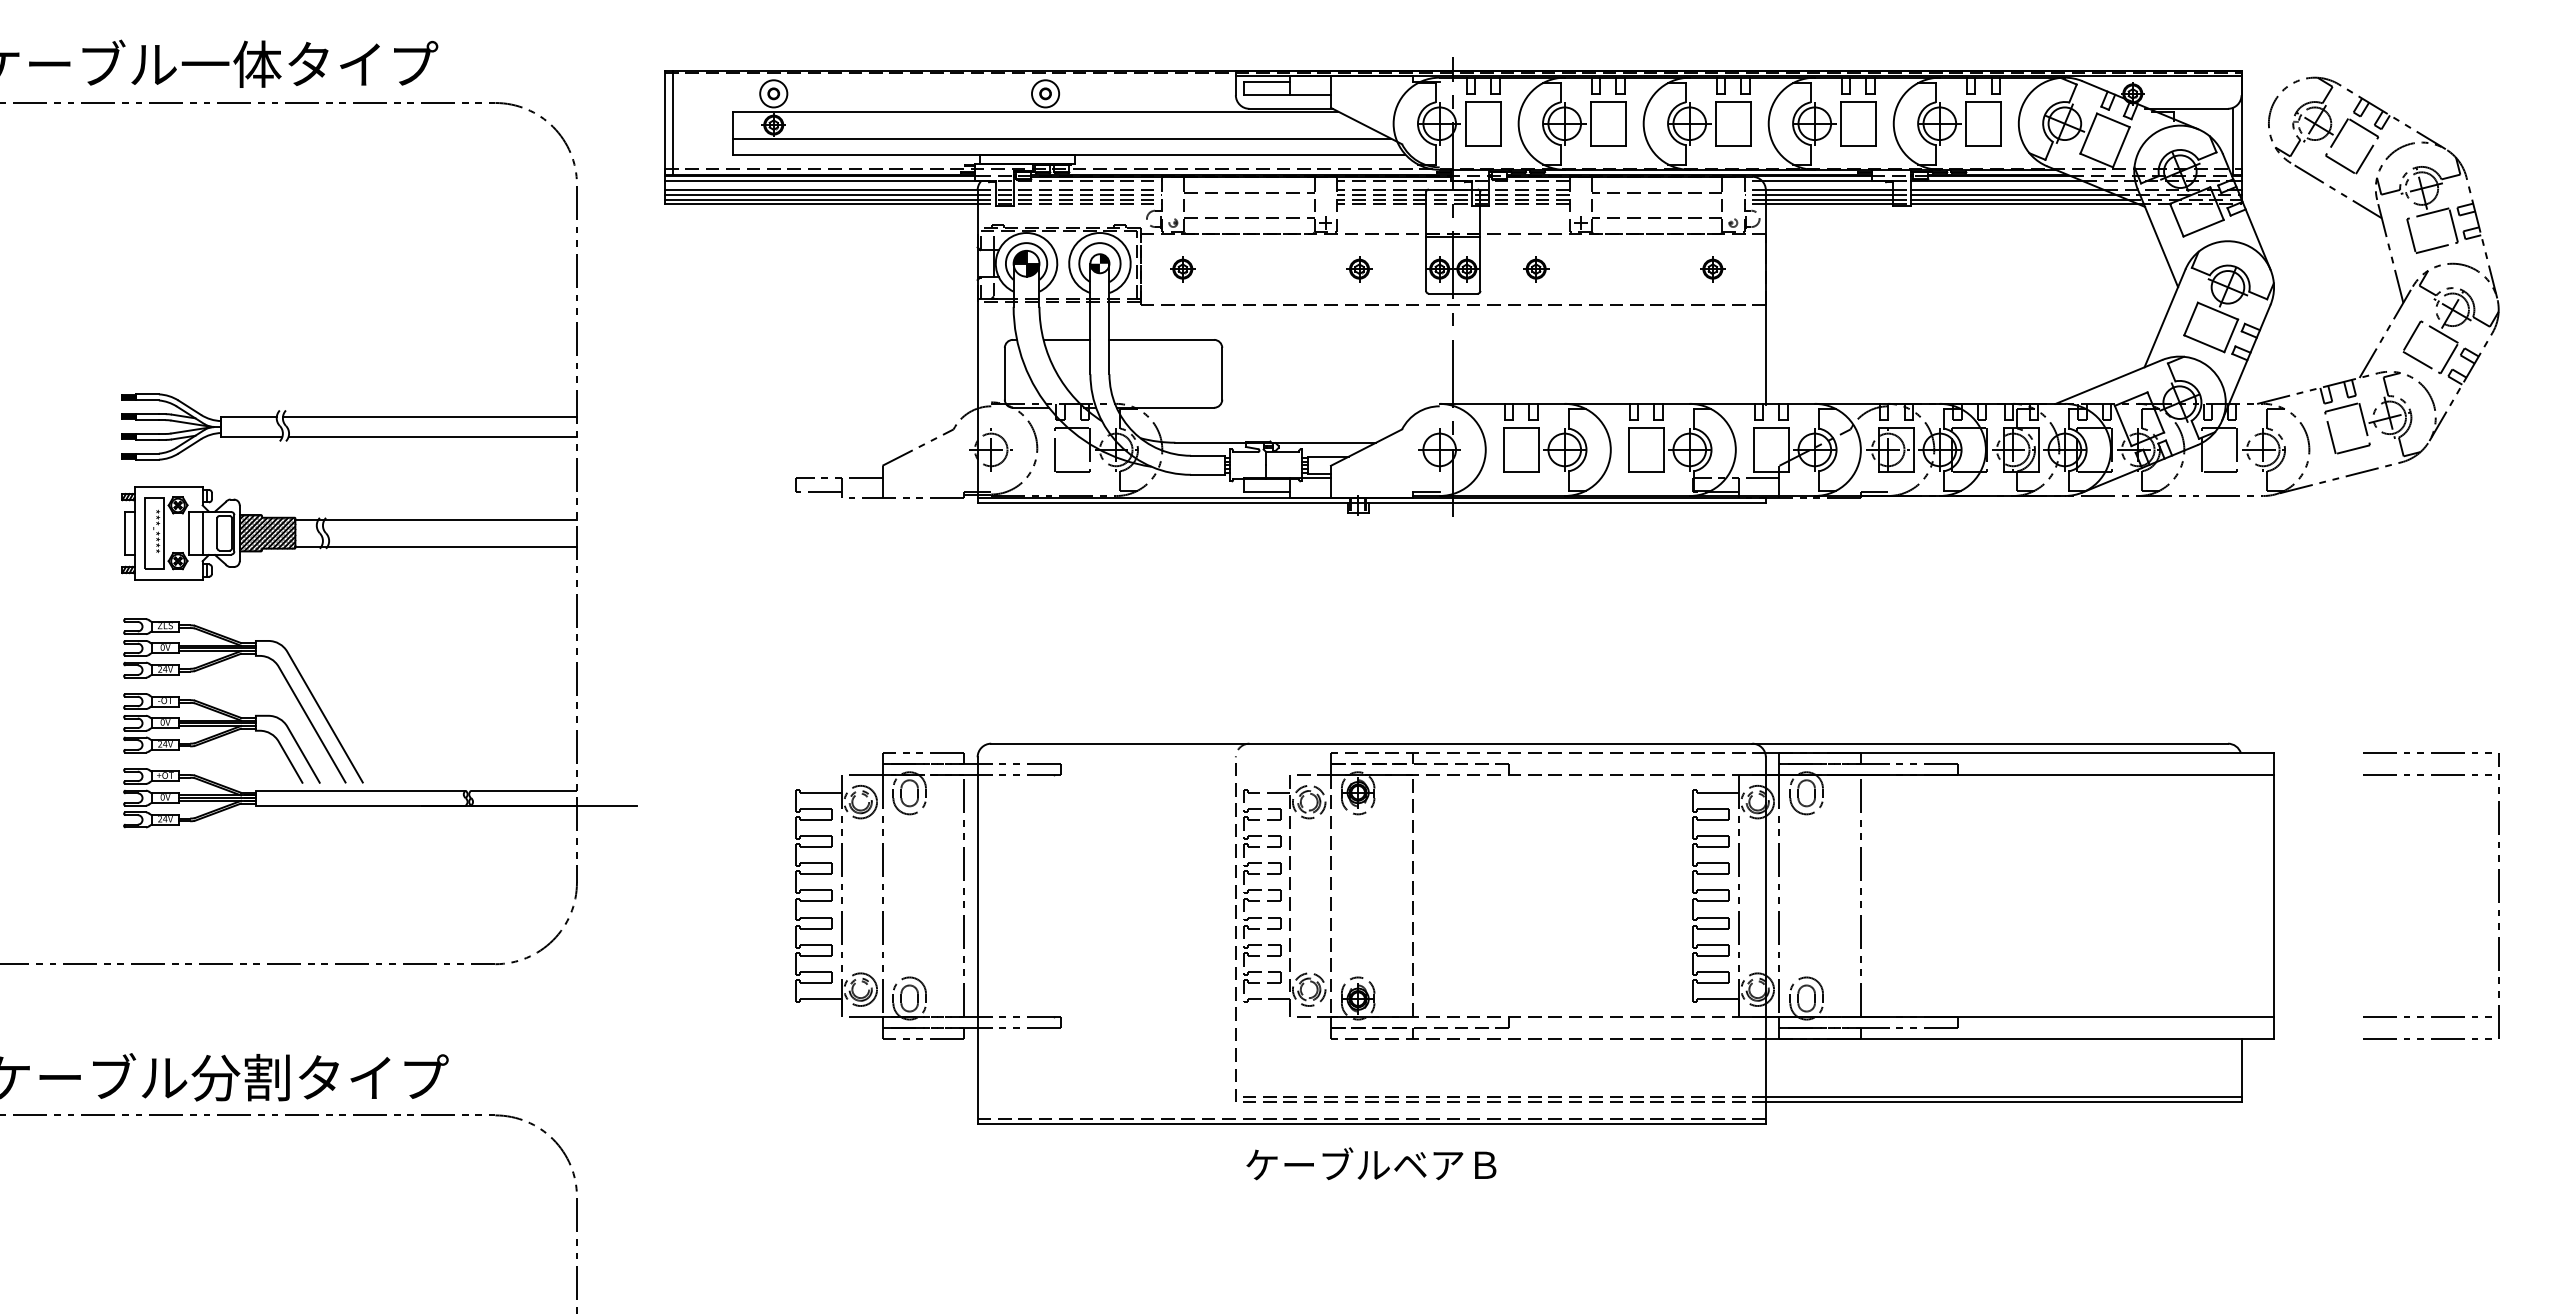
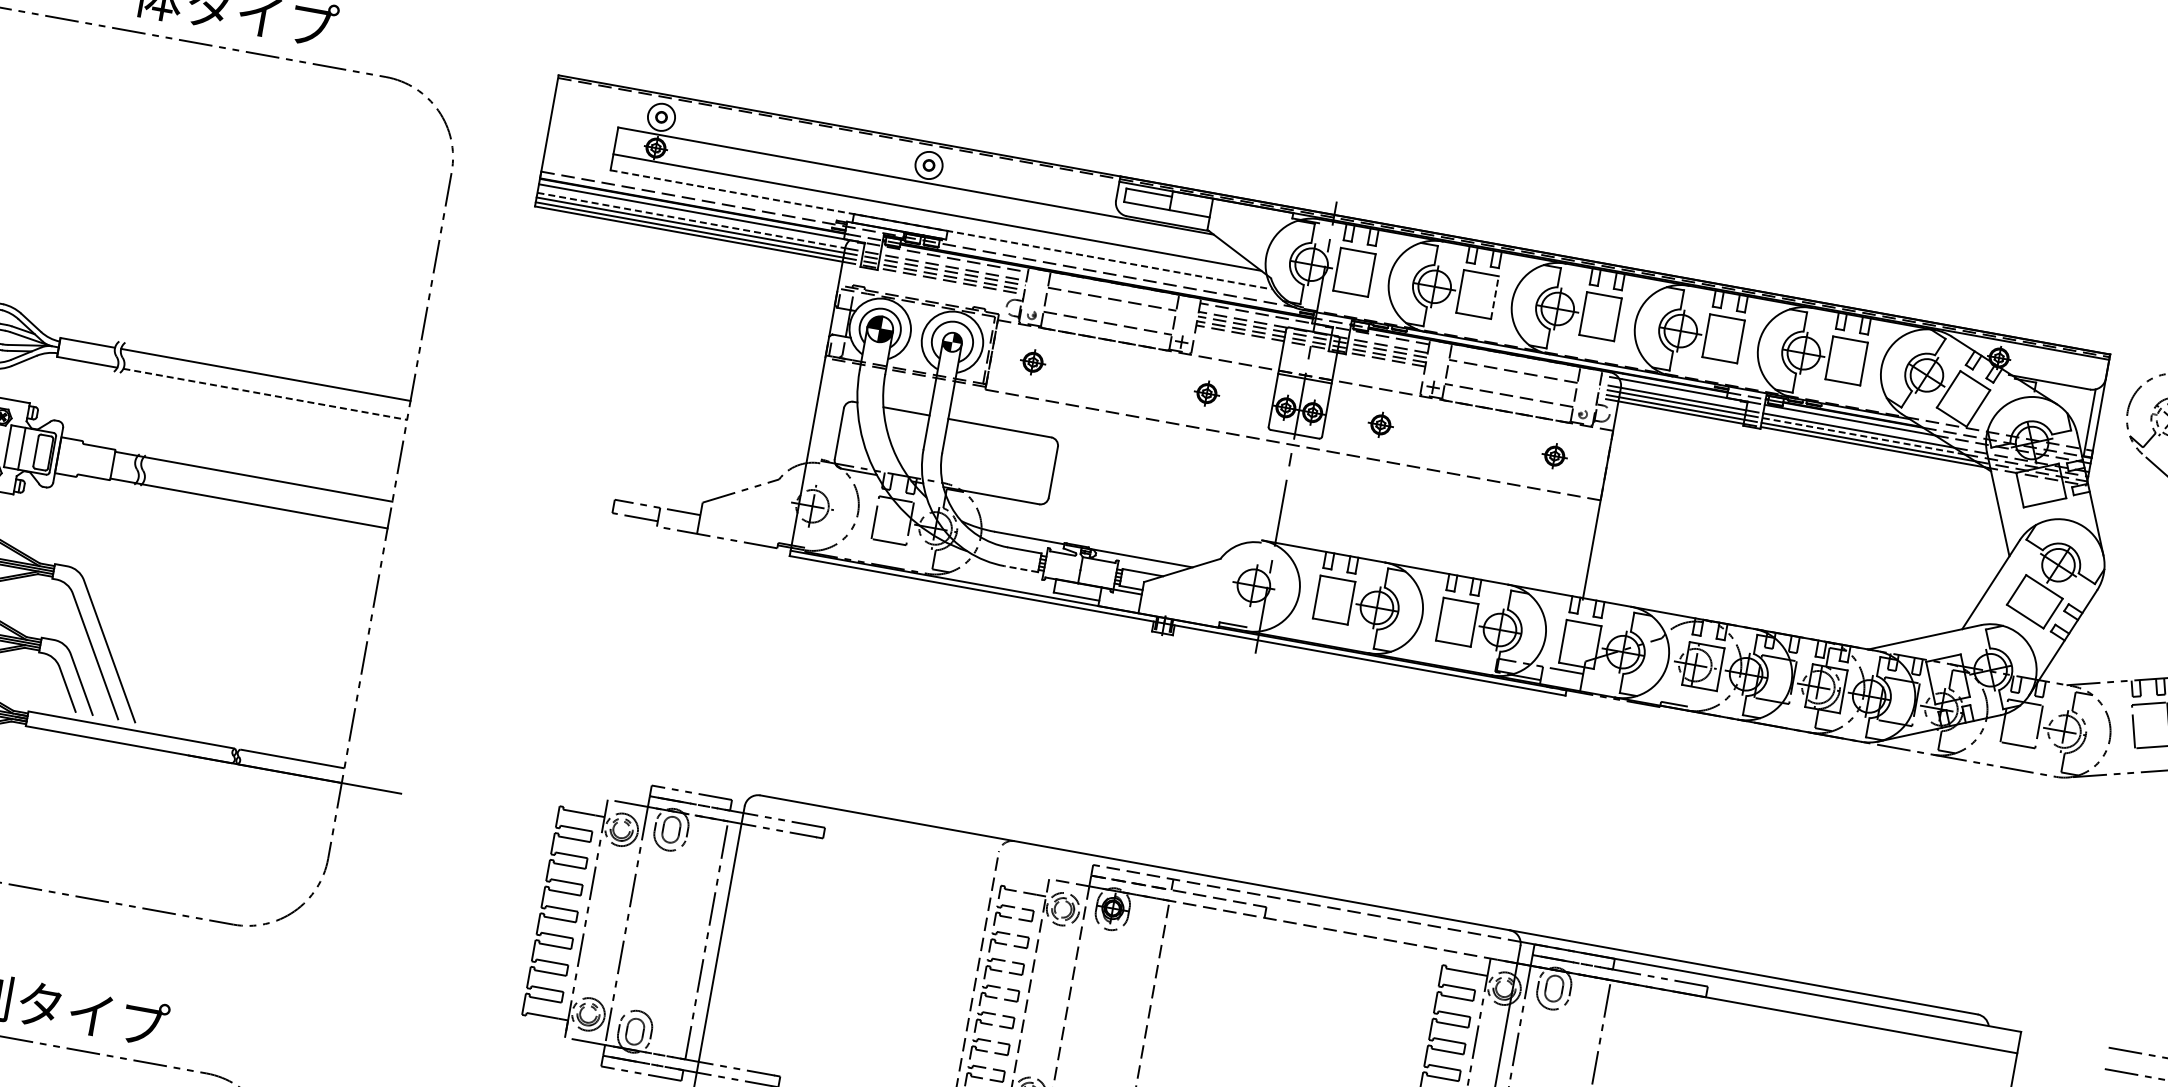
line: (673, 122) -> (557, 127), removed
line: (1625, 123) -> (1494, 297), solid -> dashed
line: (1068, 155) -> (940, 230), solid -> dashed
line: (821, 190) -> (691, 220), solid -> dashed
line: (2013, 194) -> (1863, 435), solid -> dashed
line: (433, 436) -> (265, 394), solid -> dashed
line: (1207, 474) -> (1021, 568), solid -> dashed
hatch: (267, 532) -> (85, 459), removed

